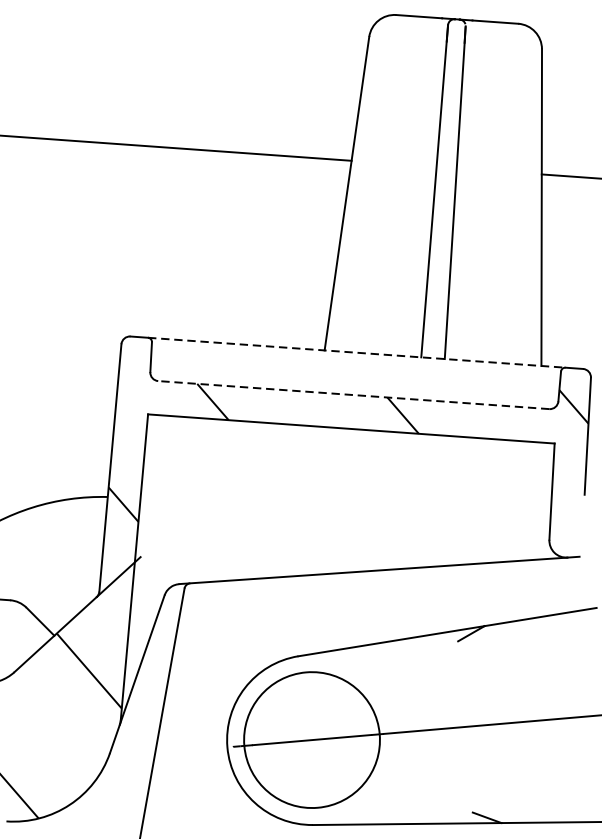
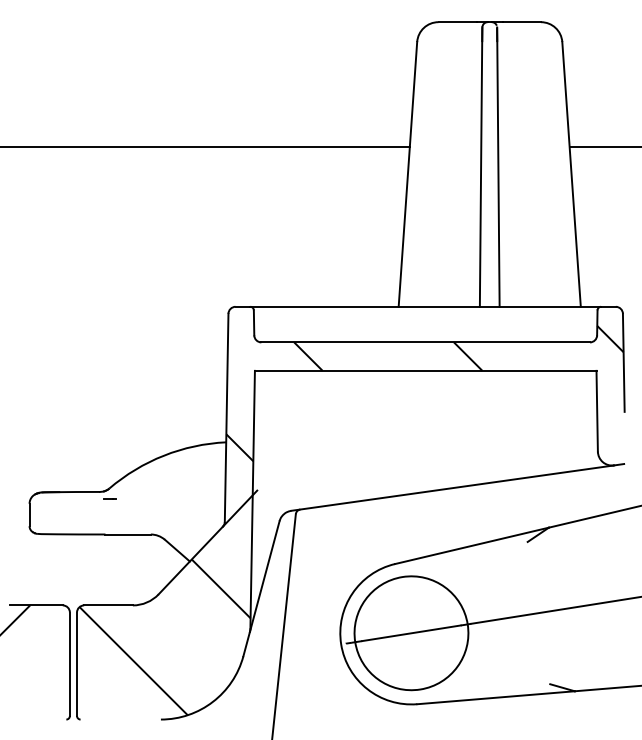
line: (357, 352) -> (426, 306), dashed -> solid
line: (353, 395) -> (425, 342), dashed -> solid

